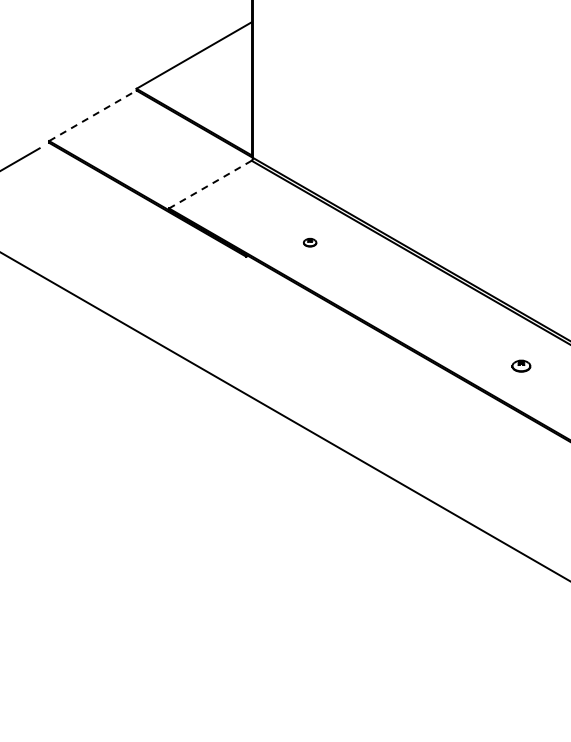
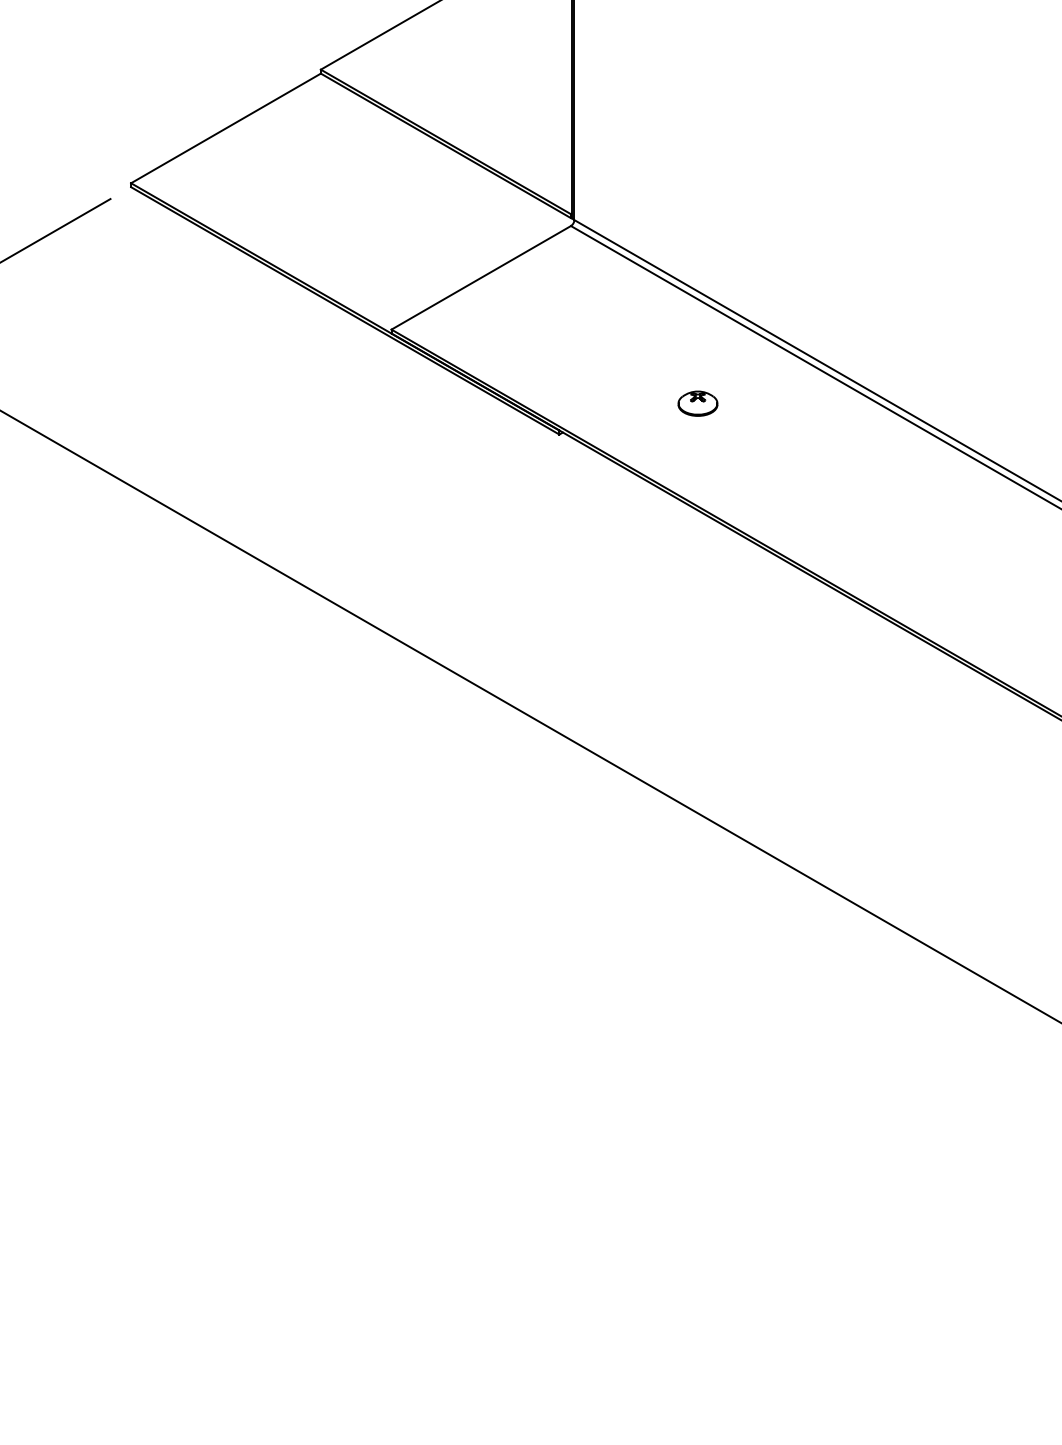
line: (93, 115) -> (227, 127), dashed -> solid
line: (210, 184) -> (481, 277), dashed -> solid
part: (309, 242) -> (696, 403), size x1.43

